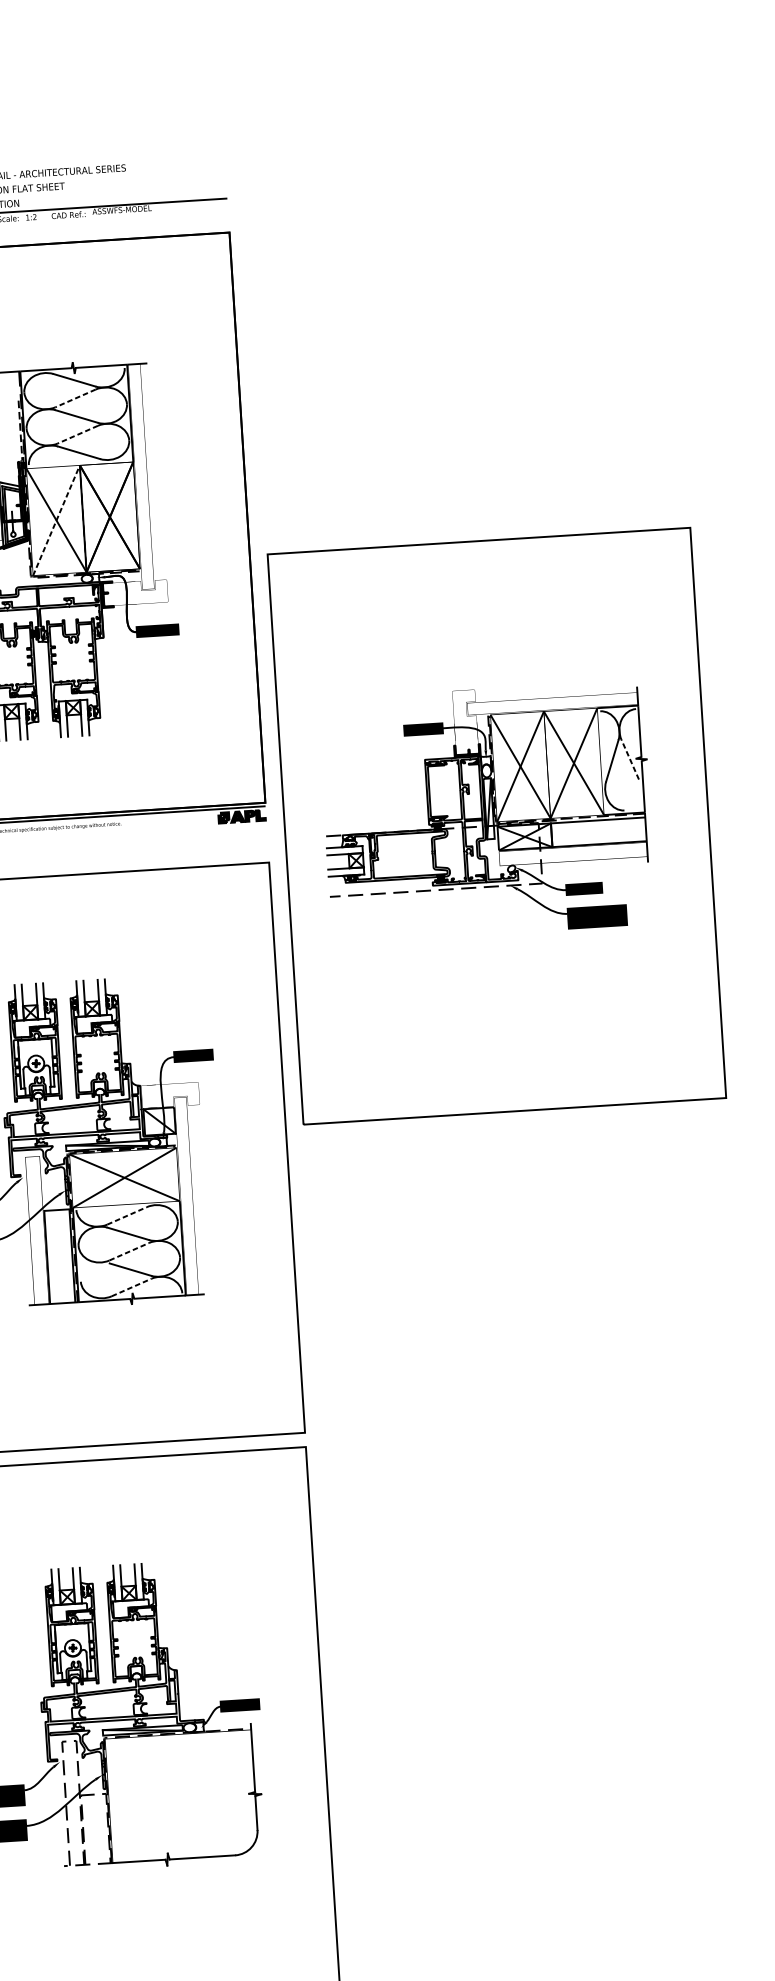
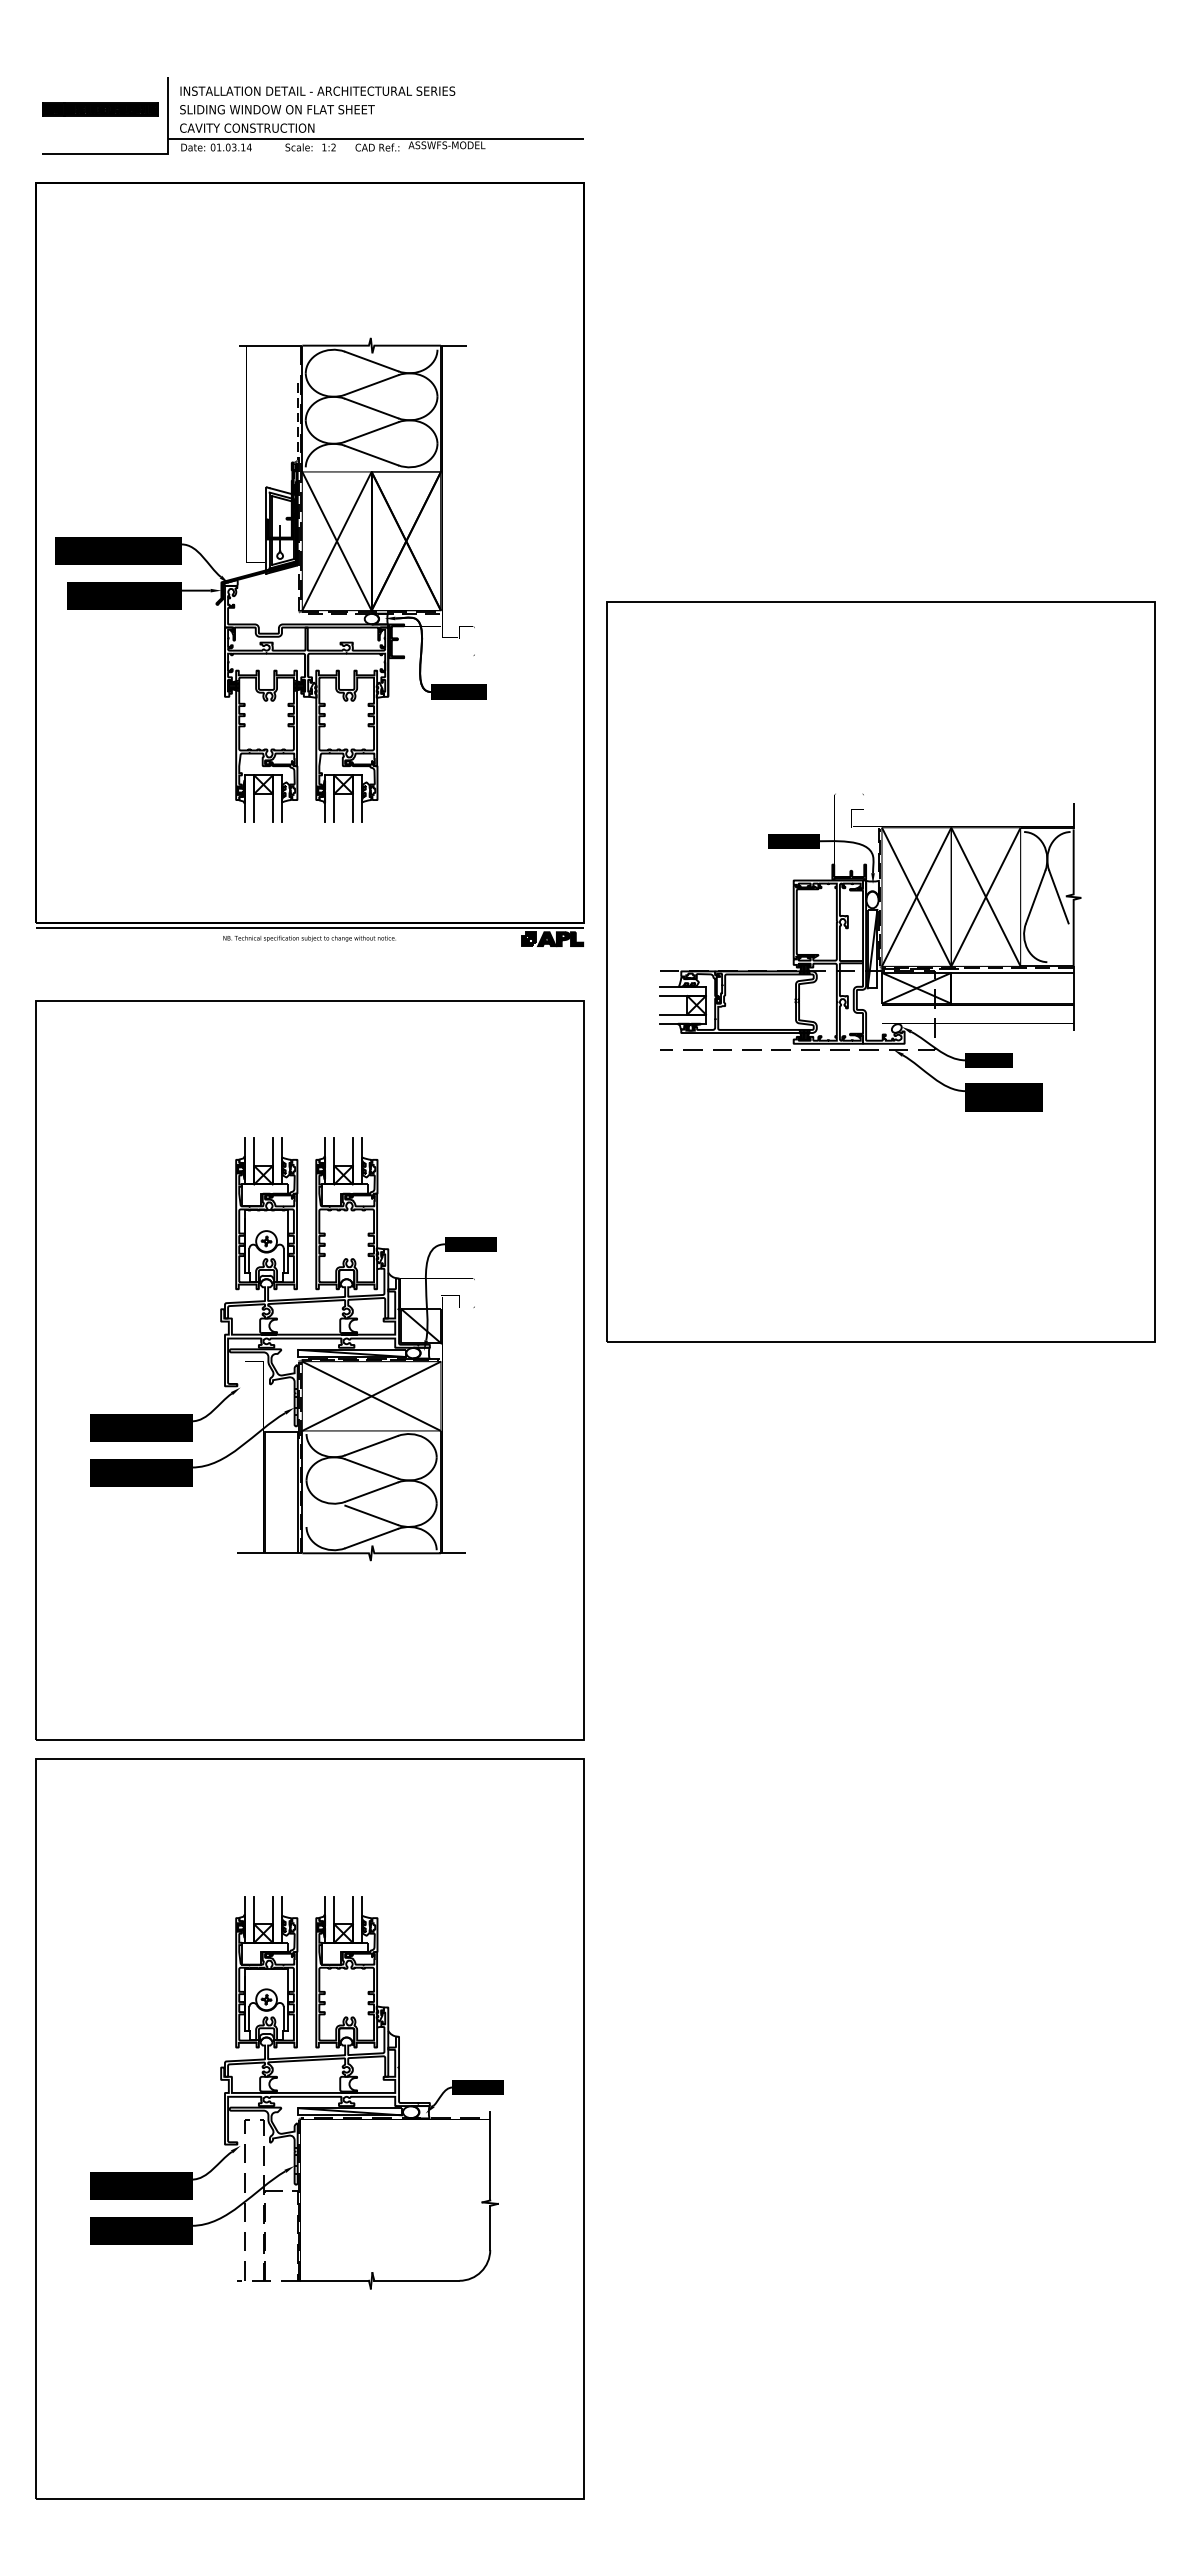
line: (75, 398) -> (371, 385), dashed -> solid
line: (77, 434) -> (371, 432), dashed -> solid
line: (56, 519) -> (337, 540), dashed -> solid
line: (629, 759) -> (1058, 896), dashed -> solid
line: (127, 1215) -> (372, 1445), dashed -> solid
line: (129, 1251) -> (372, 1491), dashed -> solid
line: (132, 1287) -> (372, 1538), dashed -> solid

